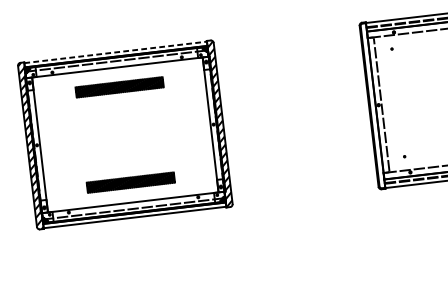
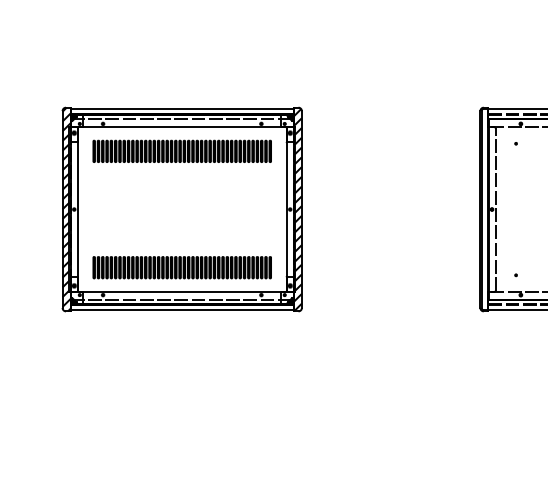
line: (115, 52) -> (182, 108), dashed -> solid
part: (119, 86) -> (181, 150), size x1.67
part: (130, 182) -> (181, 267), size x1.67

